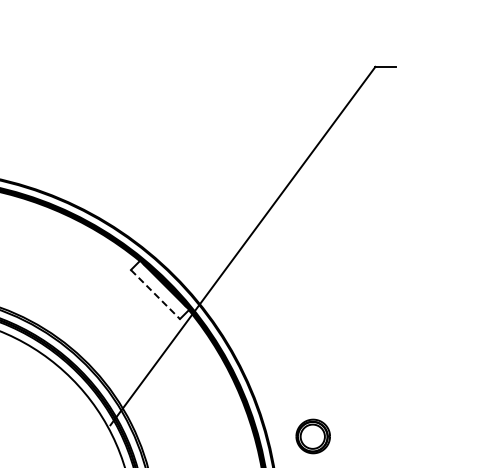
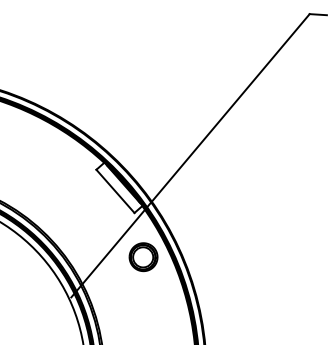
line: (155, 294) -> (115, 191), dashed -> solid
part: (312, 436) -> (142, 257), moved

